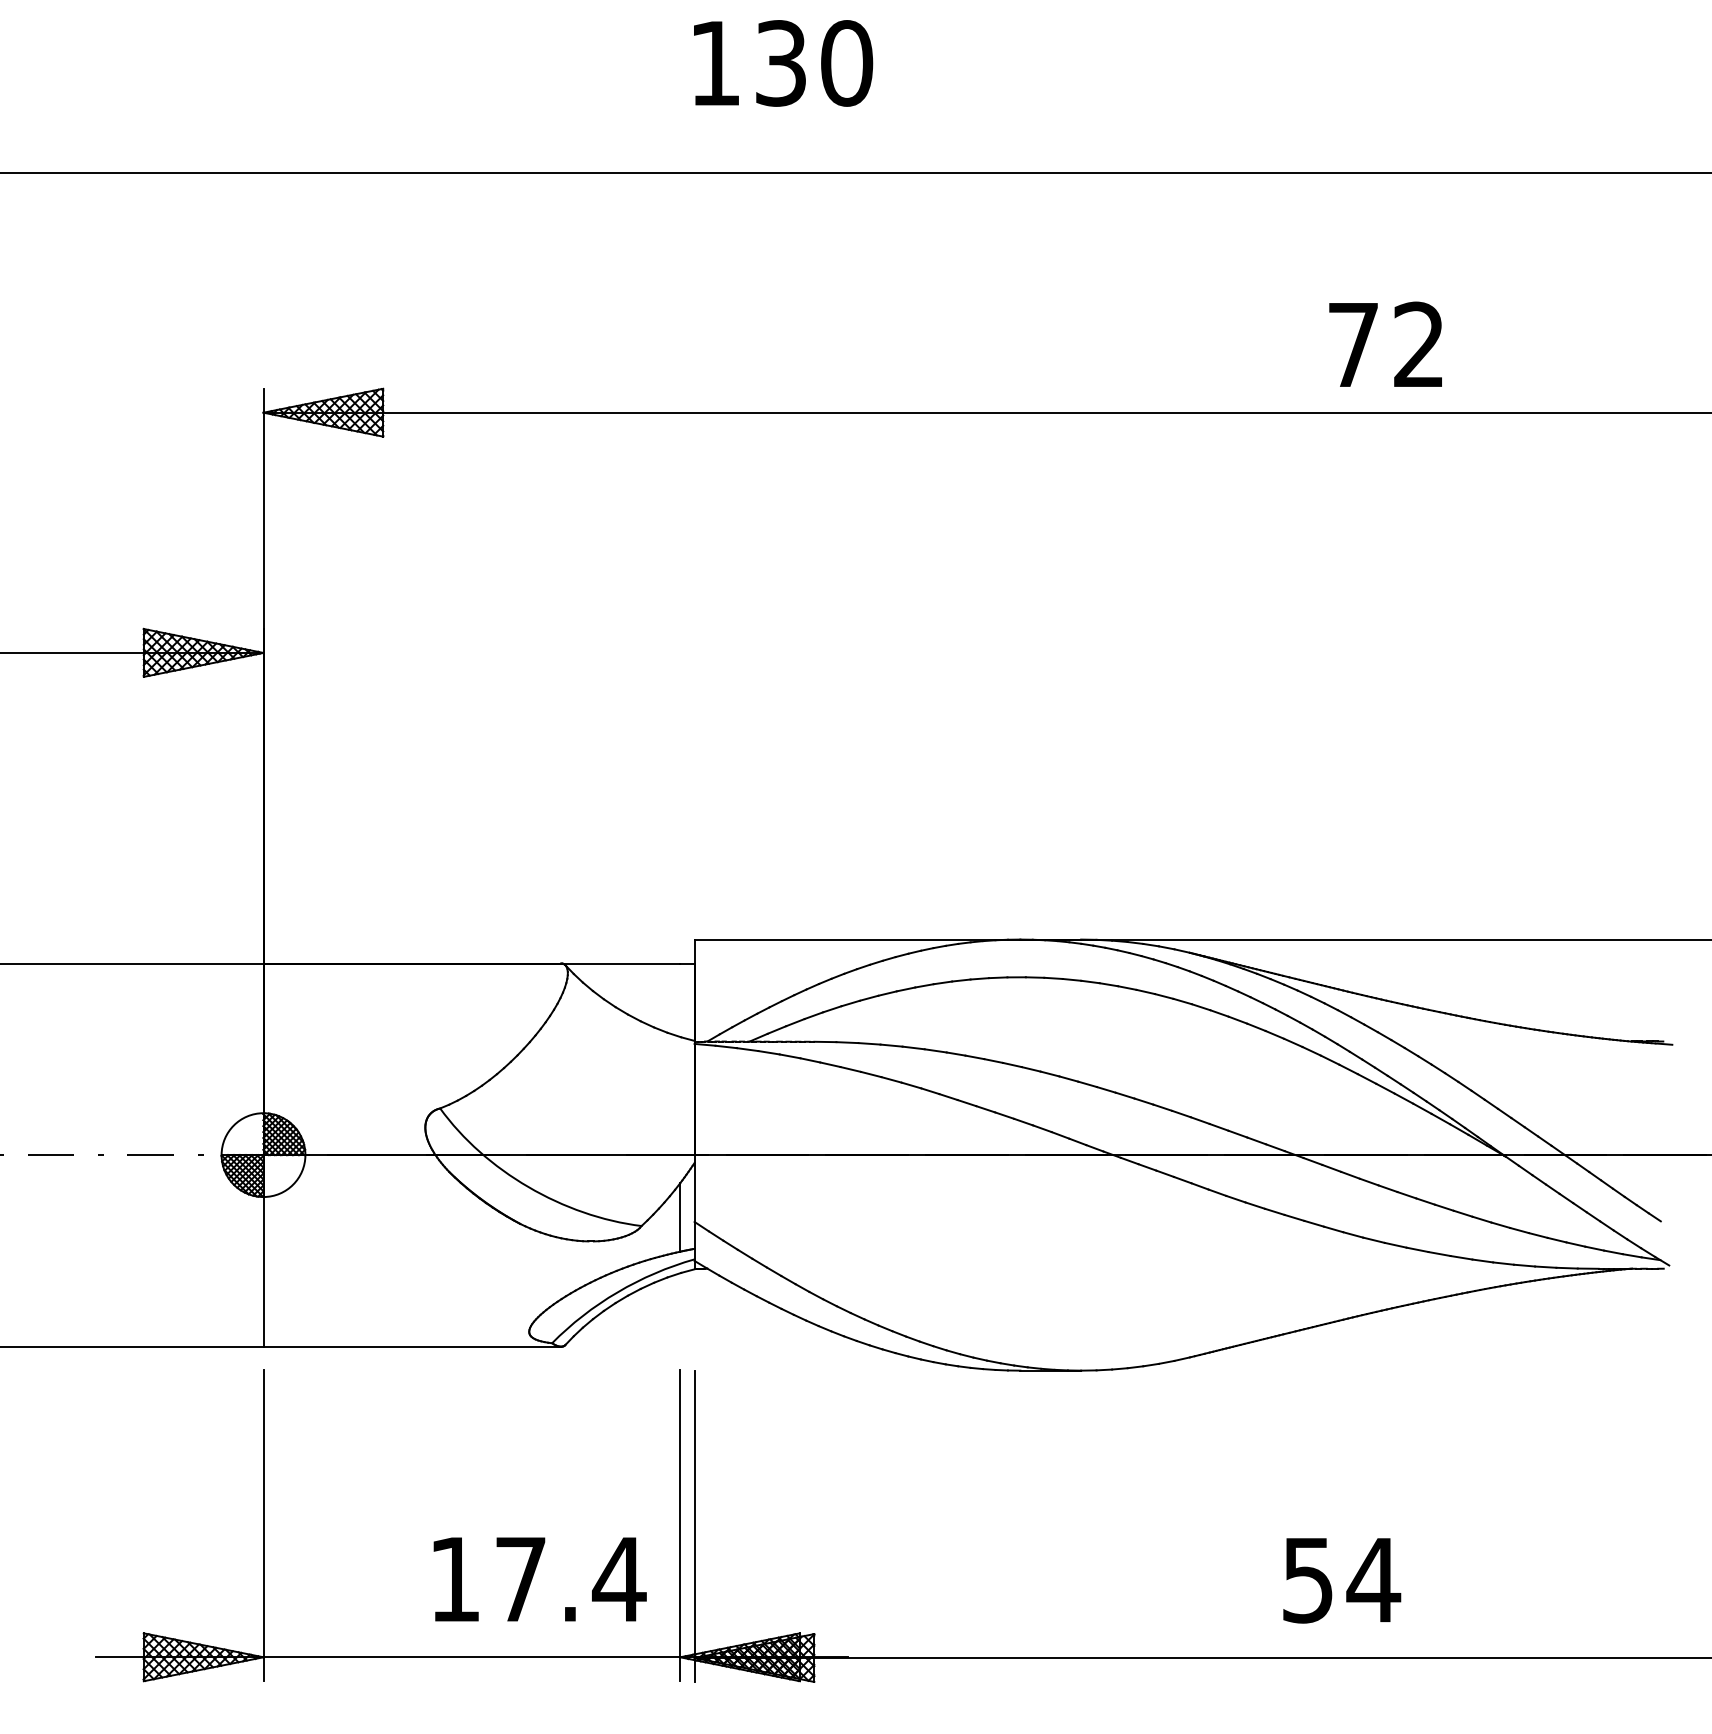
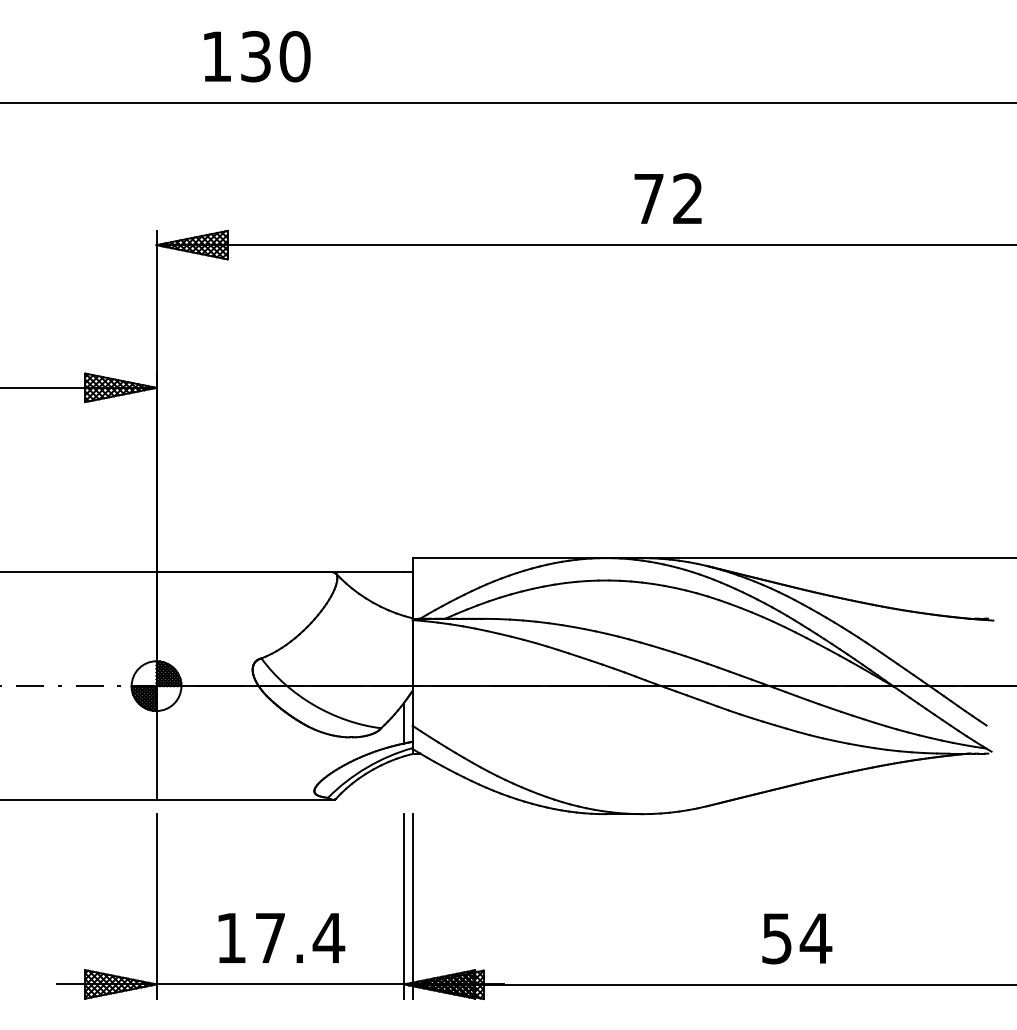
text: (783, 63) -> (257, 56), moved
text: (1384, 344) -> (667, 198), moved
text: (539, 1578) -> (281, 937), moved

